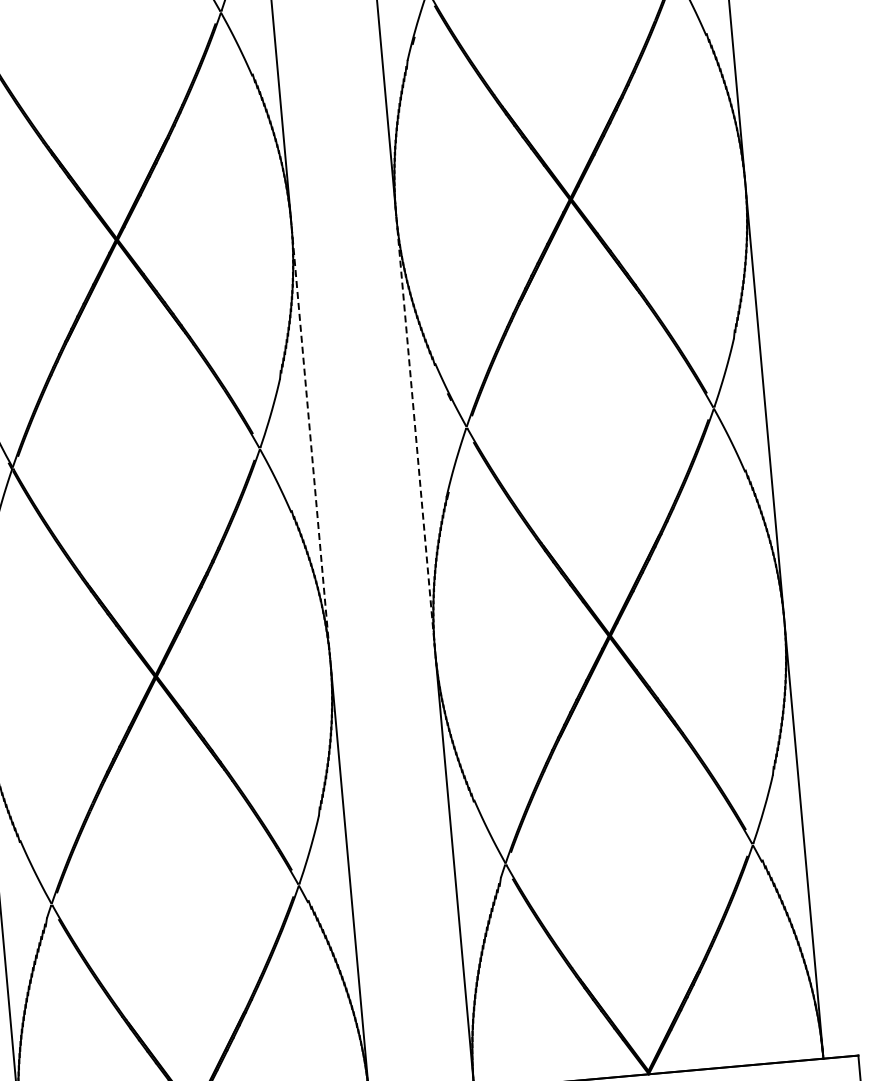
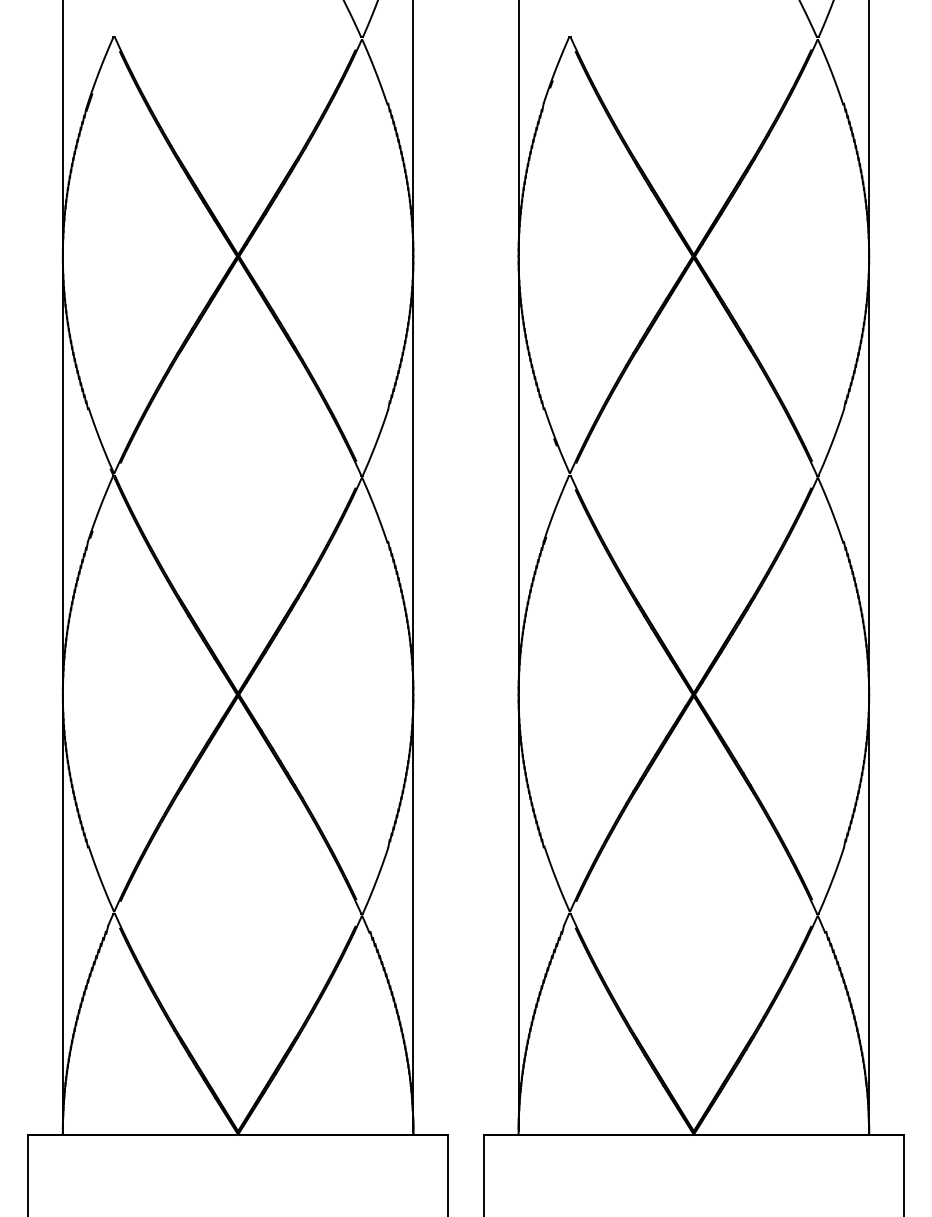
line: (415, 434) -> (518, 476), dashed -> solid
line: (311, 443) -> (413, 476), dashed -> solid

